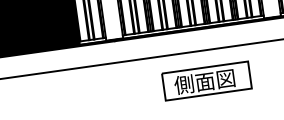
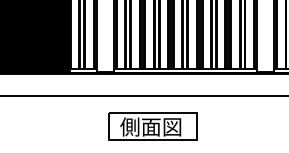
part: (206, 81) -> (152, 126), moved

